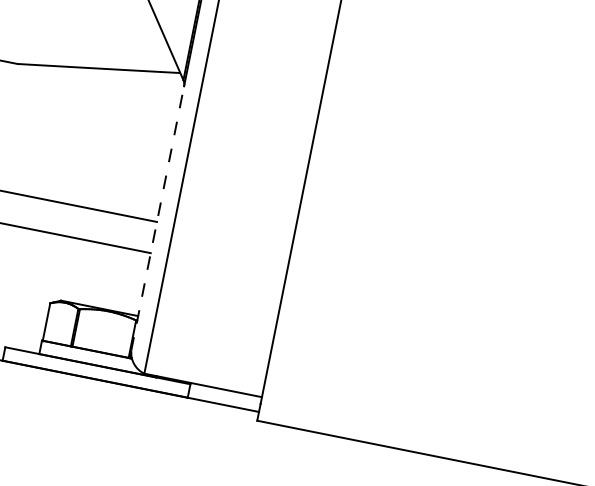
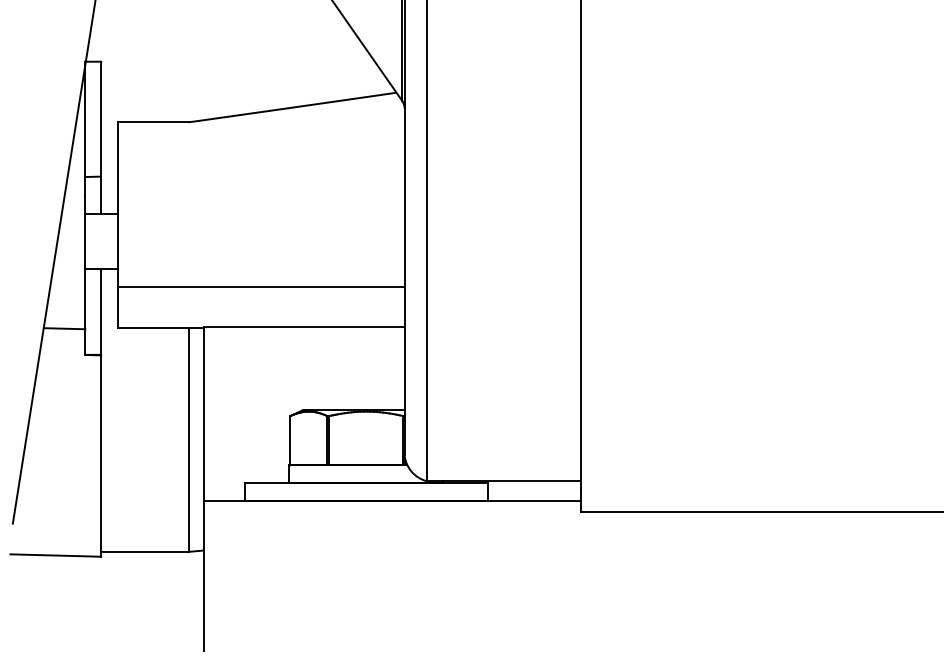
line: (157, 216) -> (404, 279), dashed -> solid

